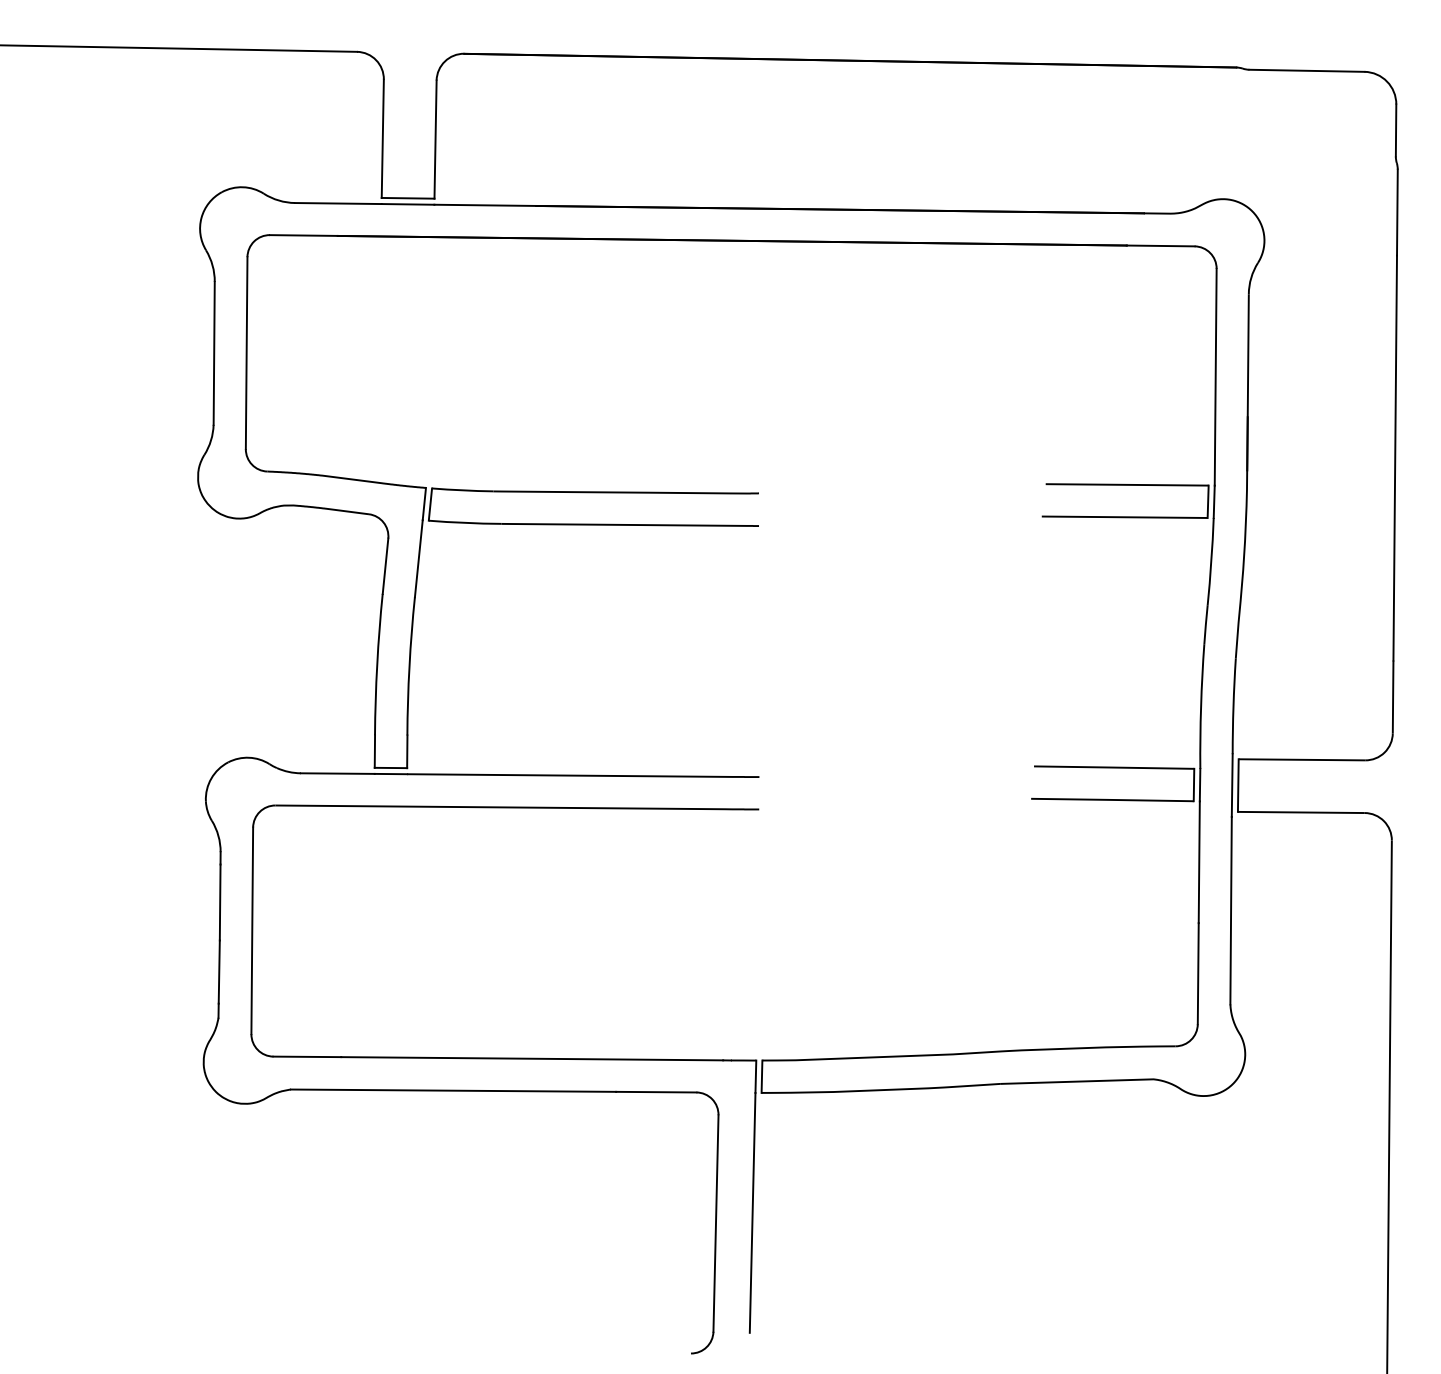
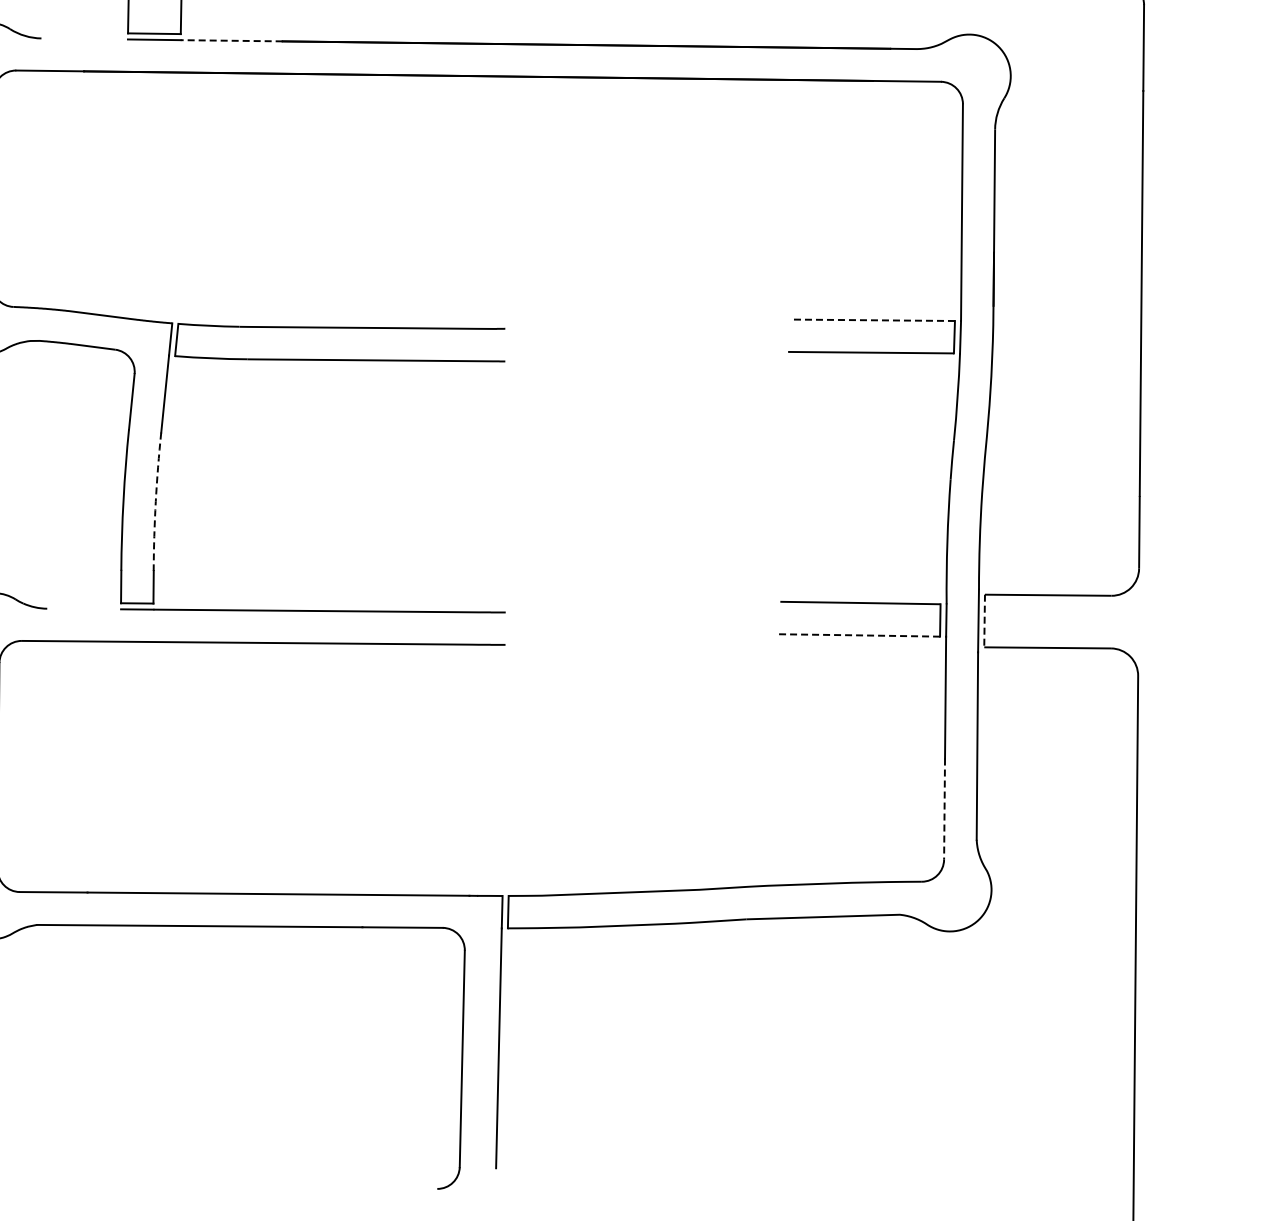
line: (338, 203) -> (84, 38), removed
line: (485, 205) -> (231, 40), solid -> dashed
line: (1126, 484) -> (872, 319), solid -> dashed
arc: (409, 666) -> (155, 501), solid -> dashed
line: (337, 773) -> (83, 608), removed
line: (1238, 786) -> (984, 621), solid -> dashed
line: (1111, 799) -> (857, 634), solid -> dashed
line: (1198, 973) -> (944, 808), solid -> dashed

